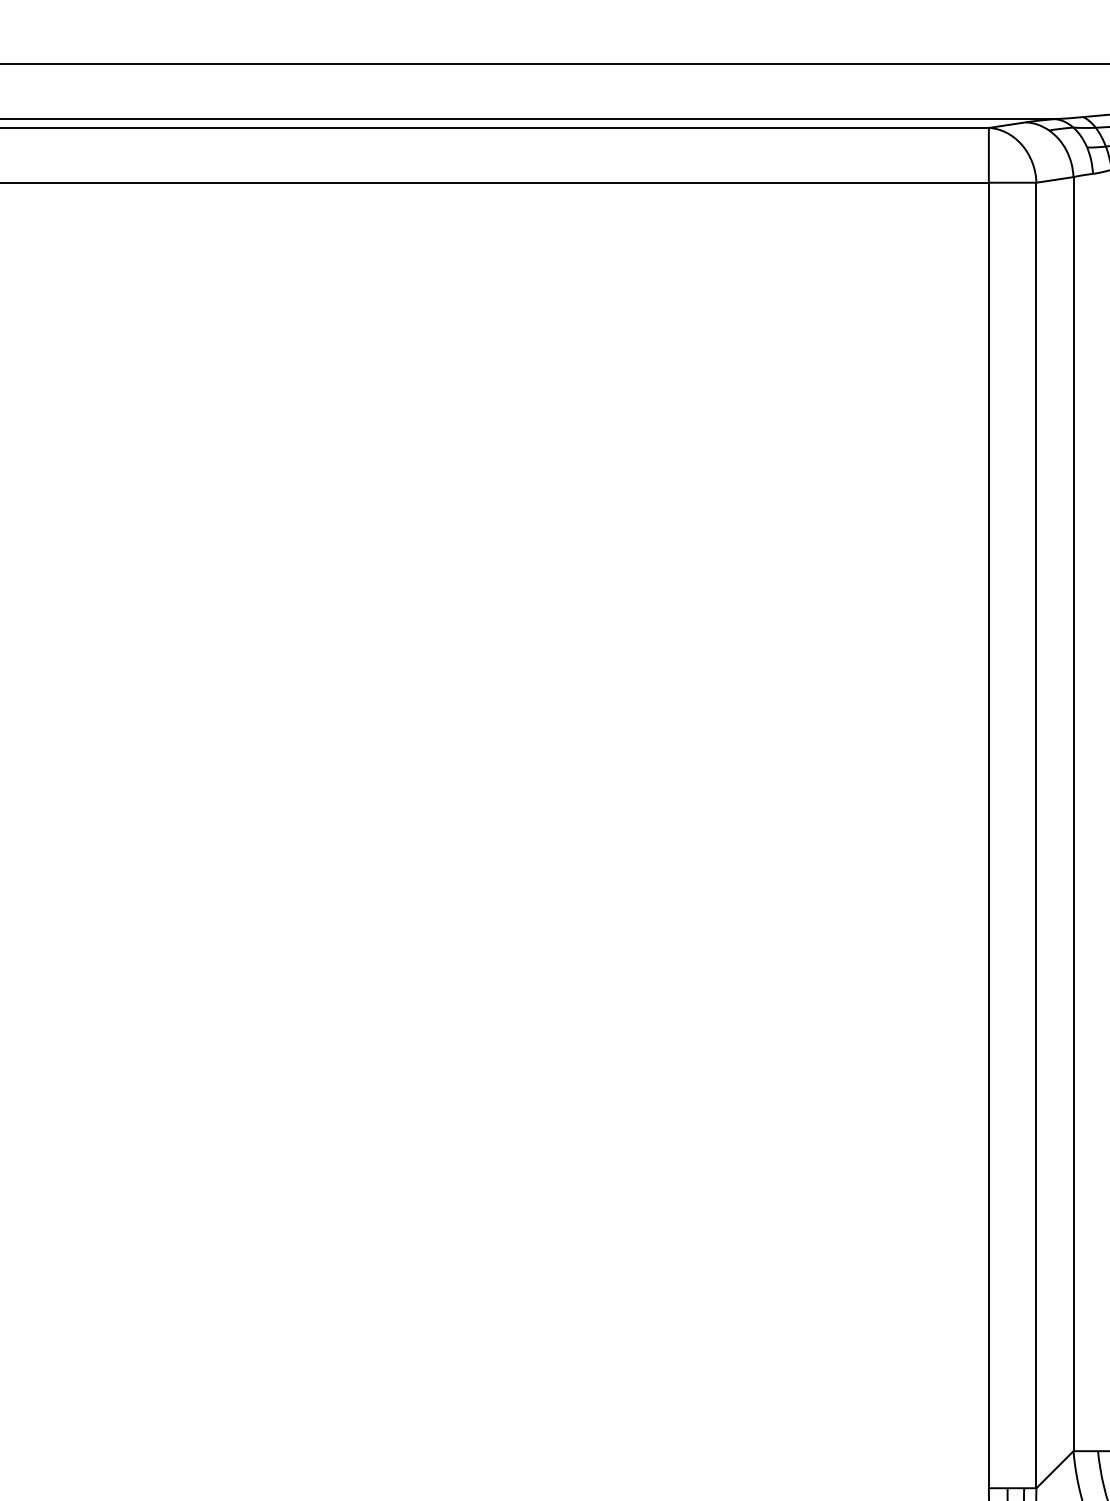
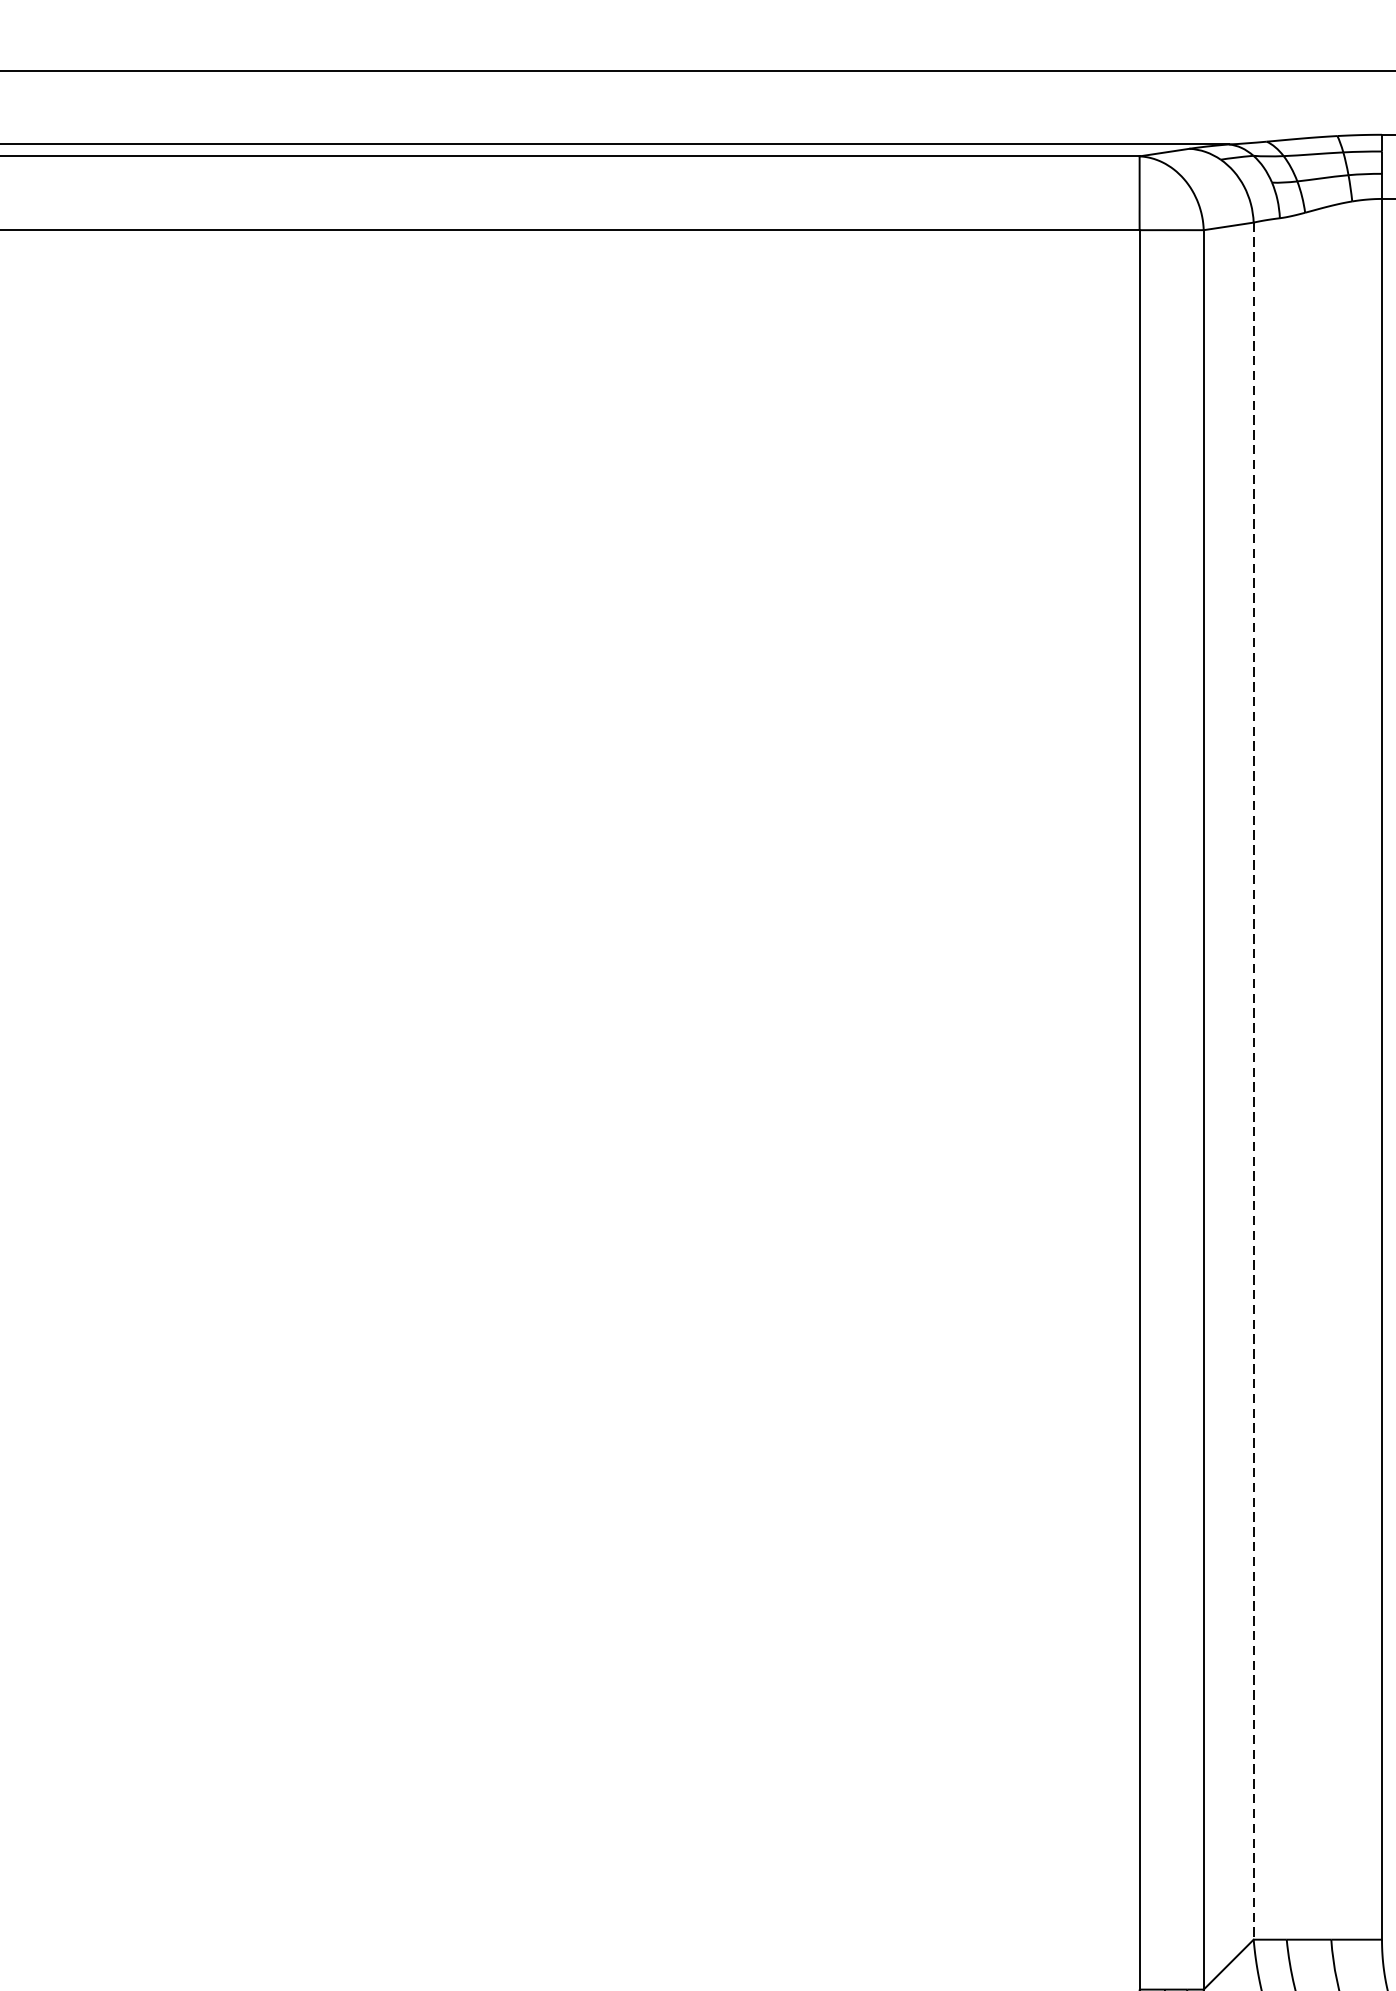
line: (1073, 814) -> (1253, 1081), solid -> dashed

